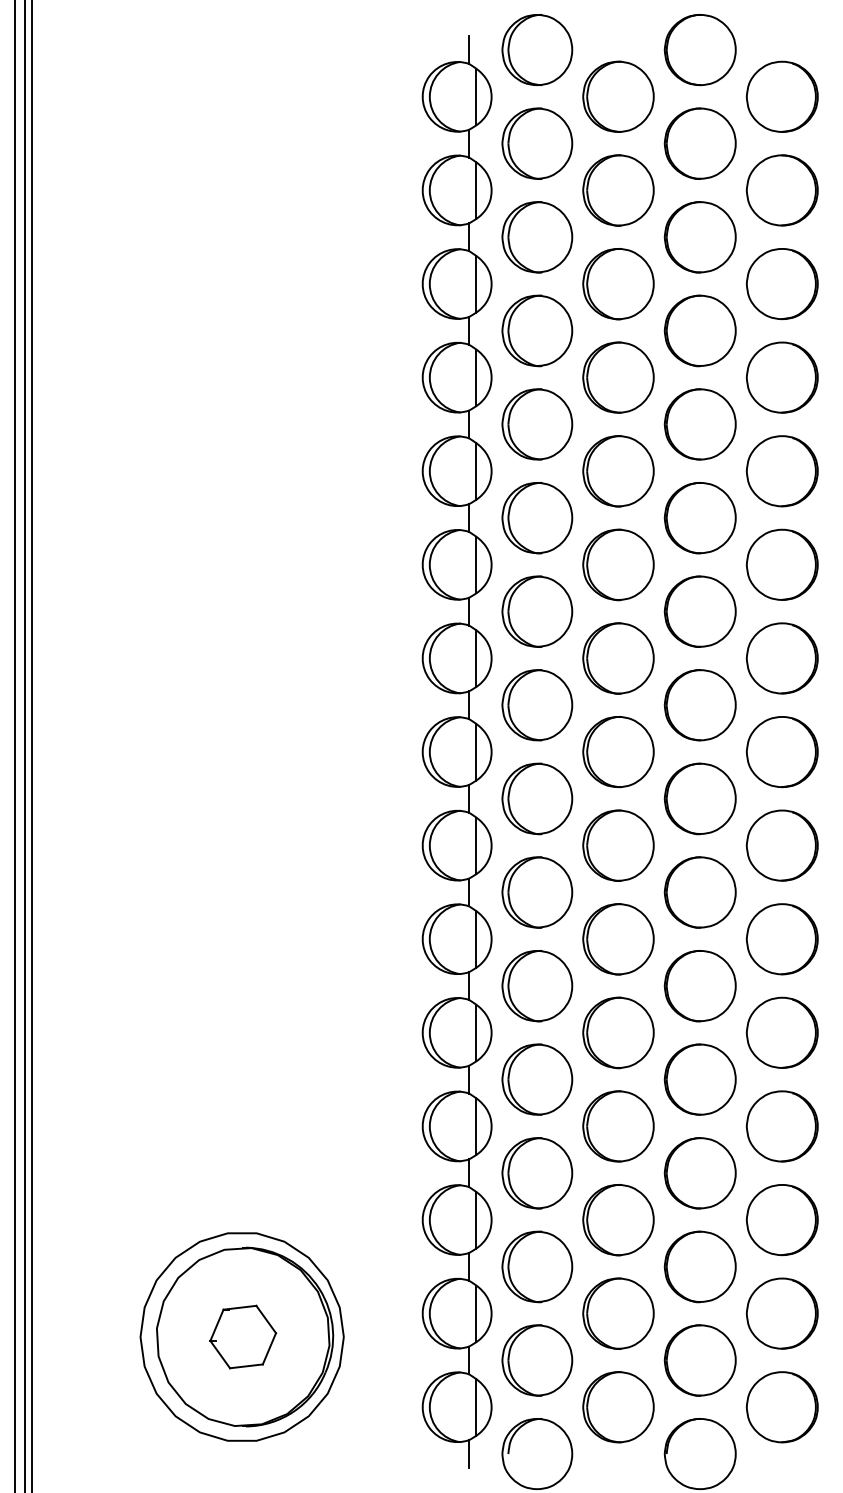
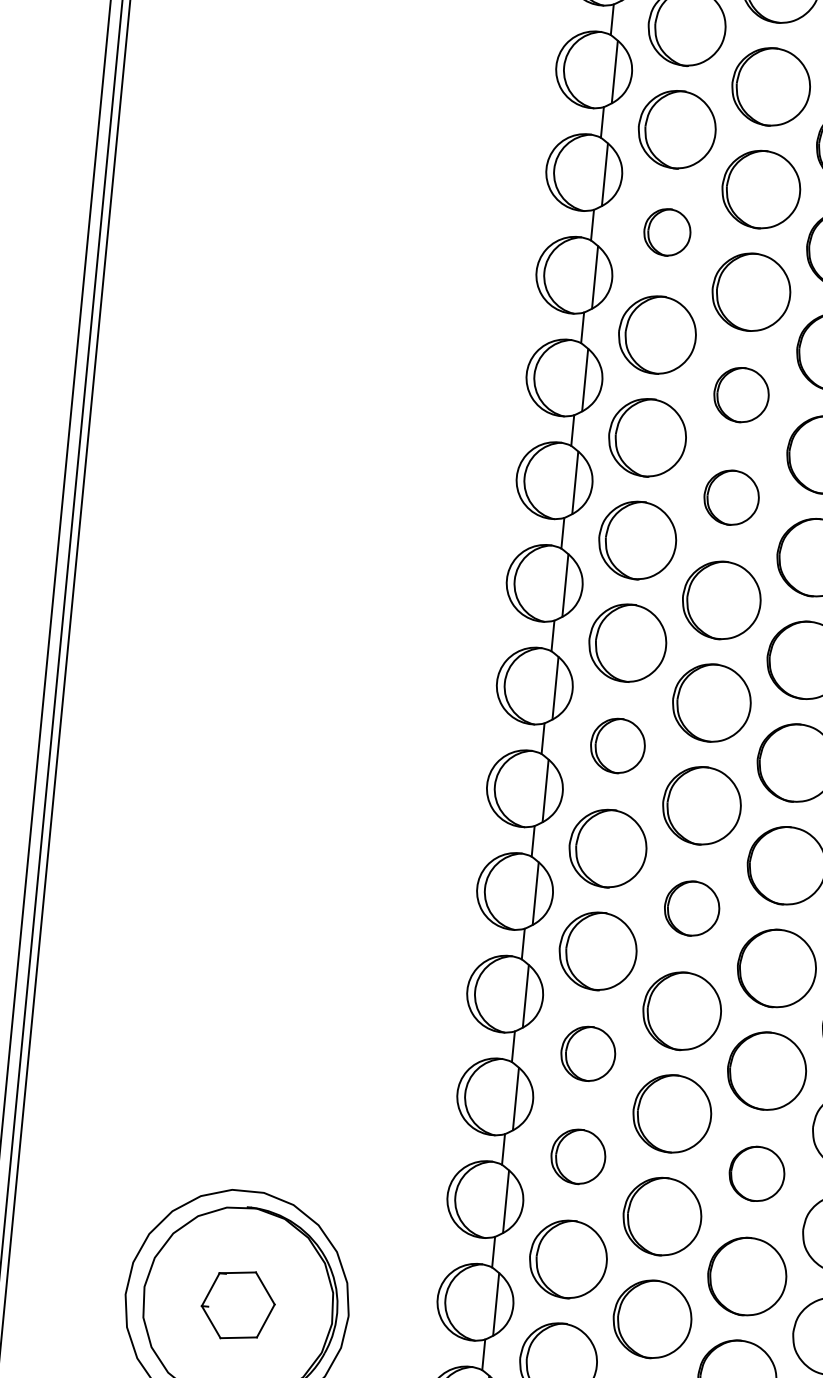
part: (537, 330) -> (667, 231), size x0.6
part: (618, 471) -> (741, 395), size x0.7
part: (618, 564) -> (731, 497), size x0.7
part: (537, 798) -> (618, 745), size x0.7
part: (618, 939) -> (692, 908), size x0.7
part: (537, 1079) -> (588, 1053), size x0.7
part: (537, 1173) -> (578, 1156), size x0.7
part: (699, 1173) -> (756, 1174), size x0.7

